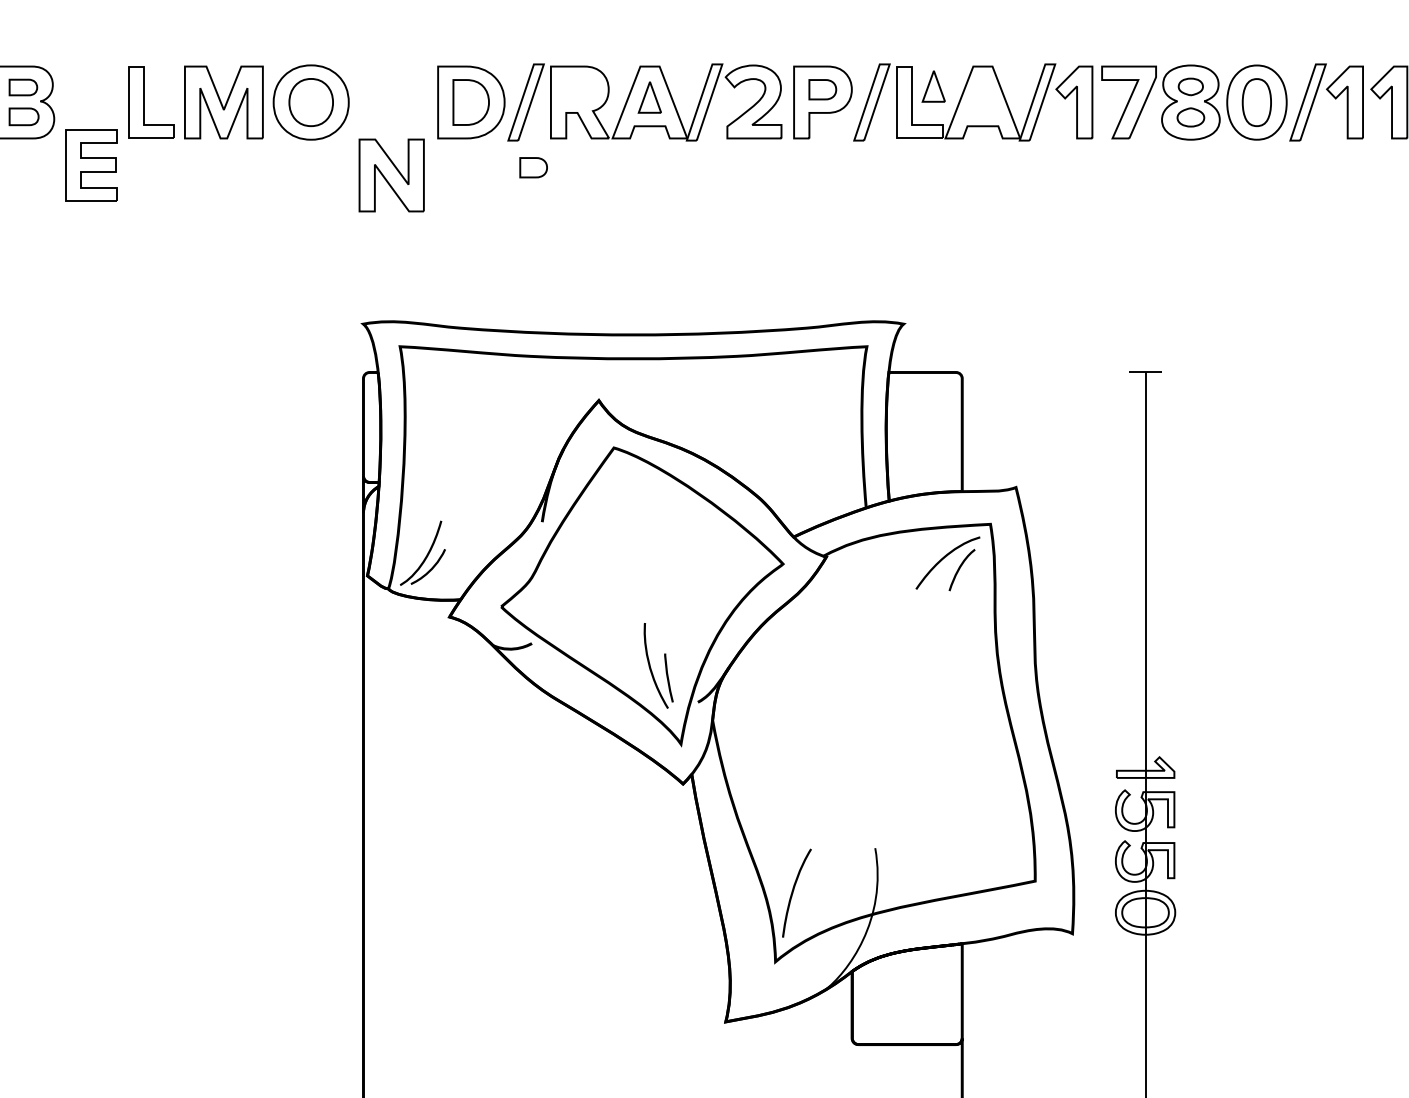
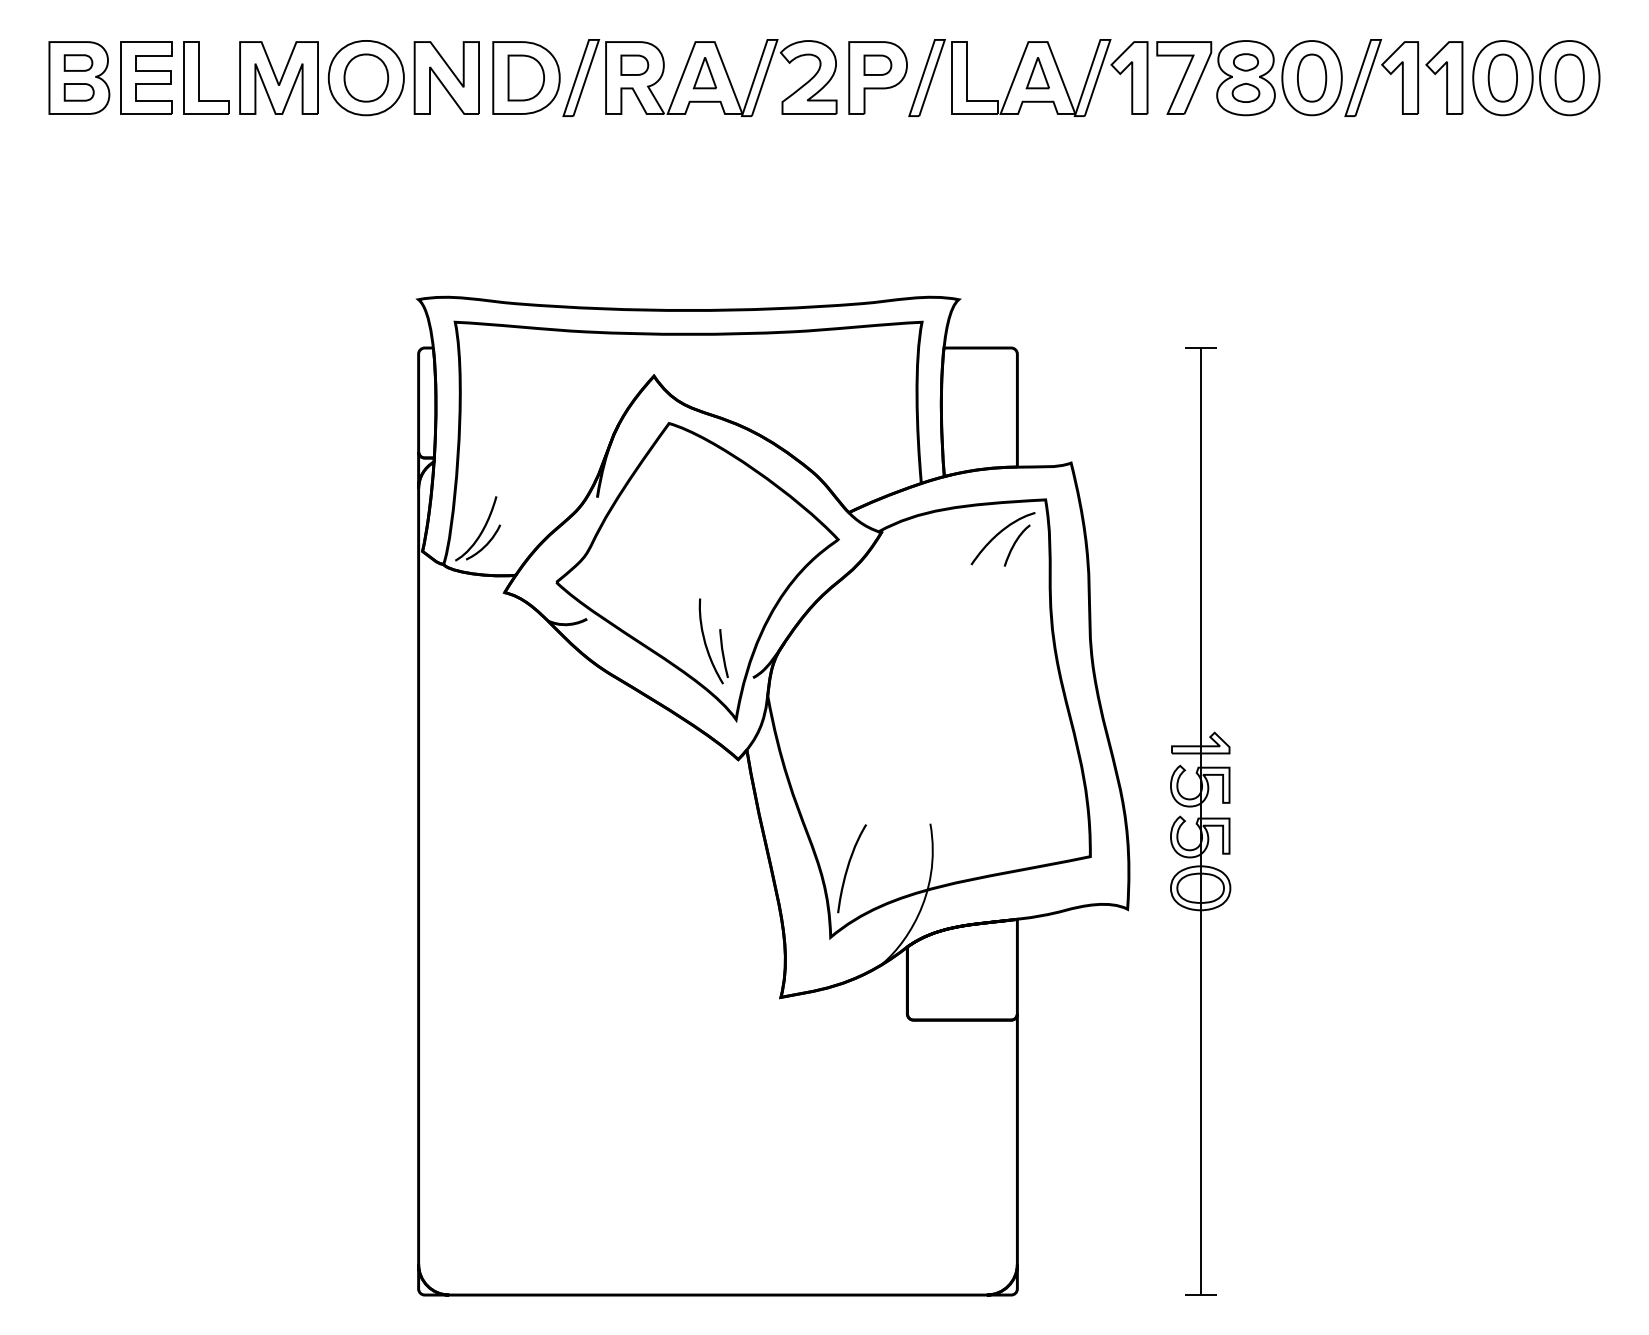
part: (933, 86) -> (1037, 73), moved
part: (91, 164) -> (146, 77), moved
part: (533, 166) -> (634, 64), moved
part: (391, 174) -> (446, 77), moved

